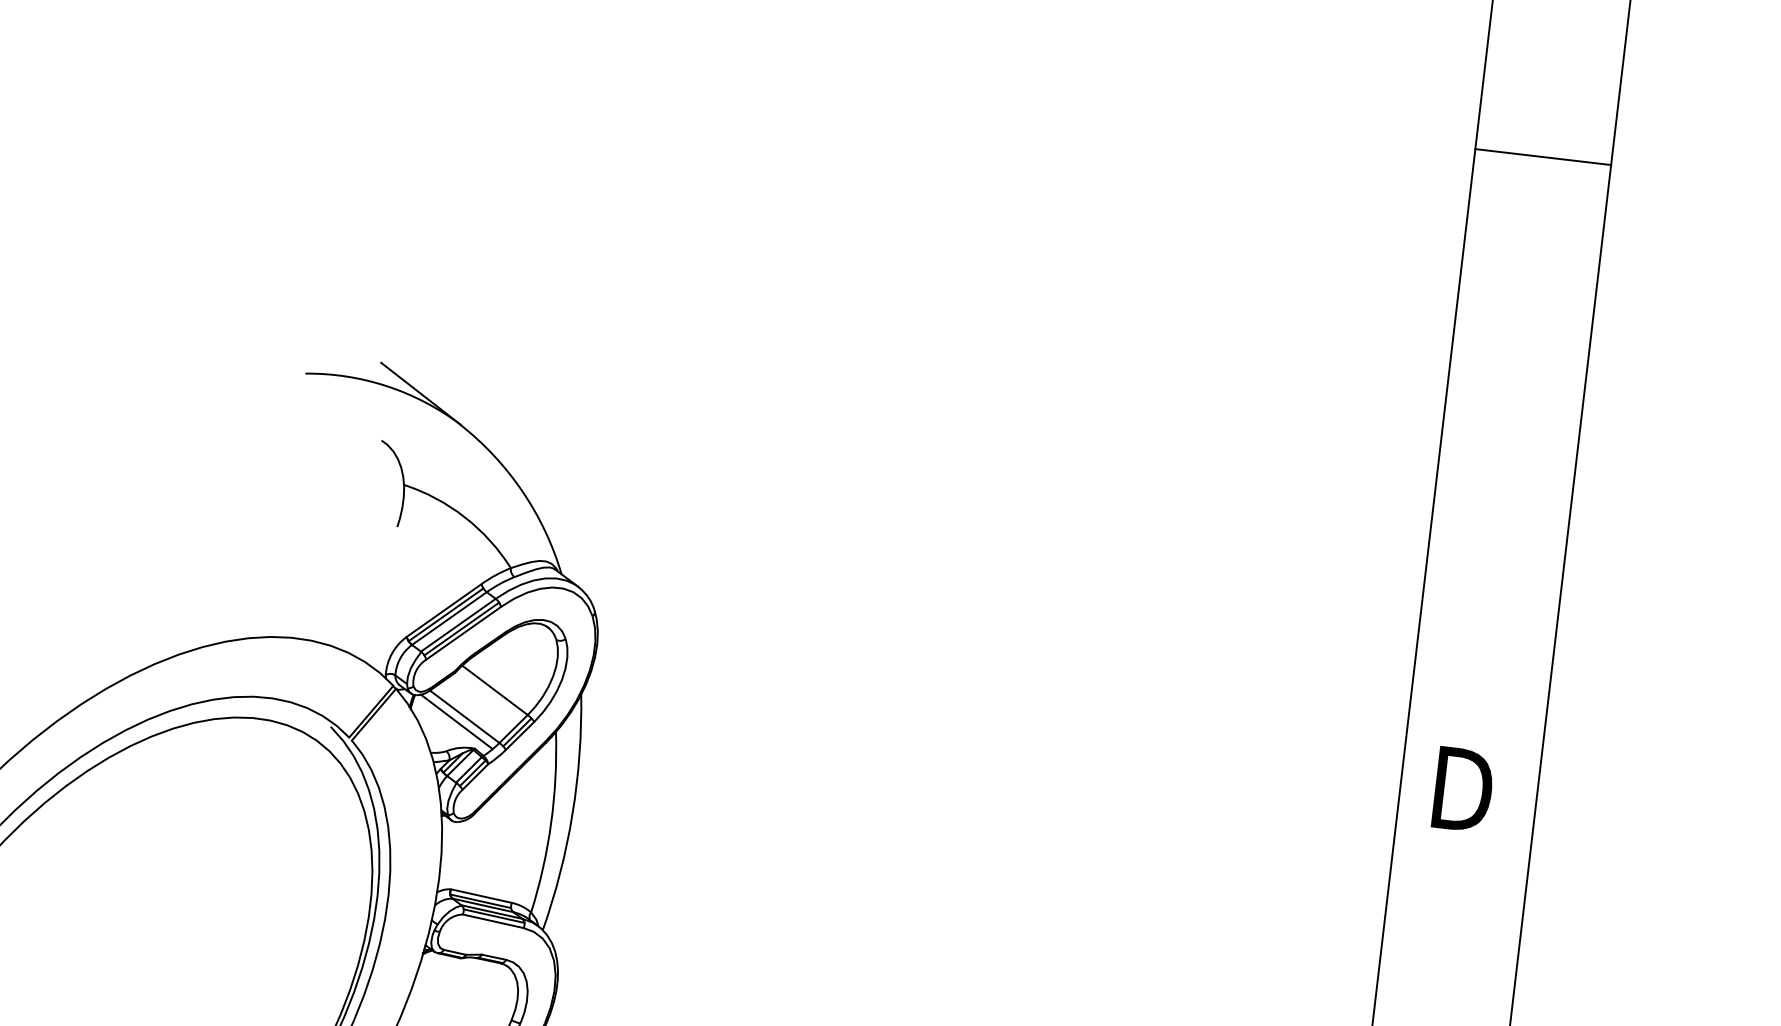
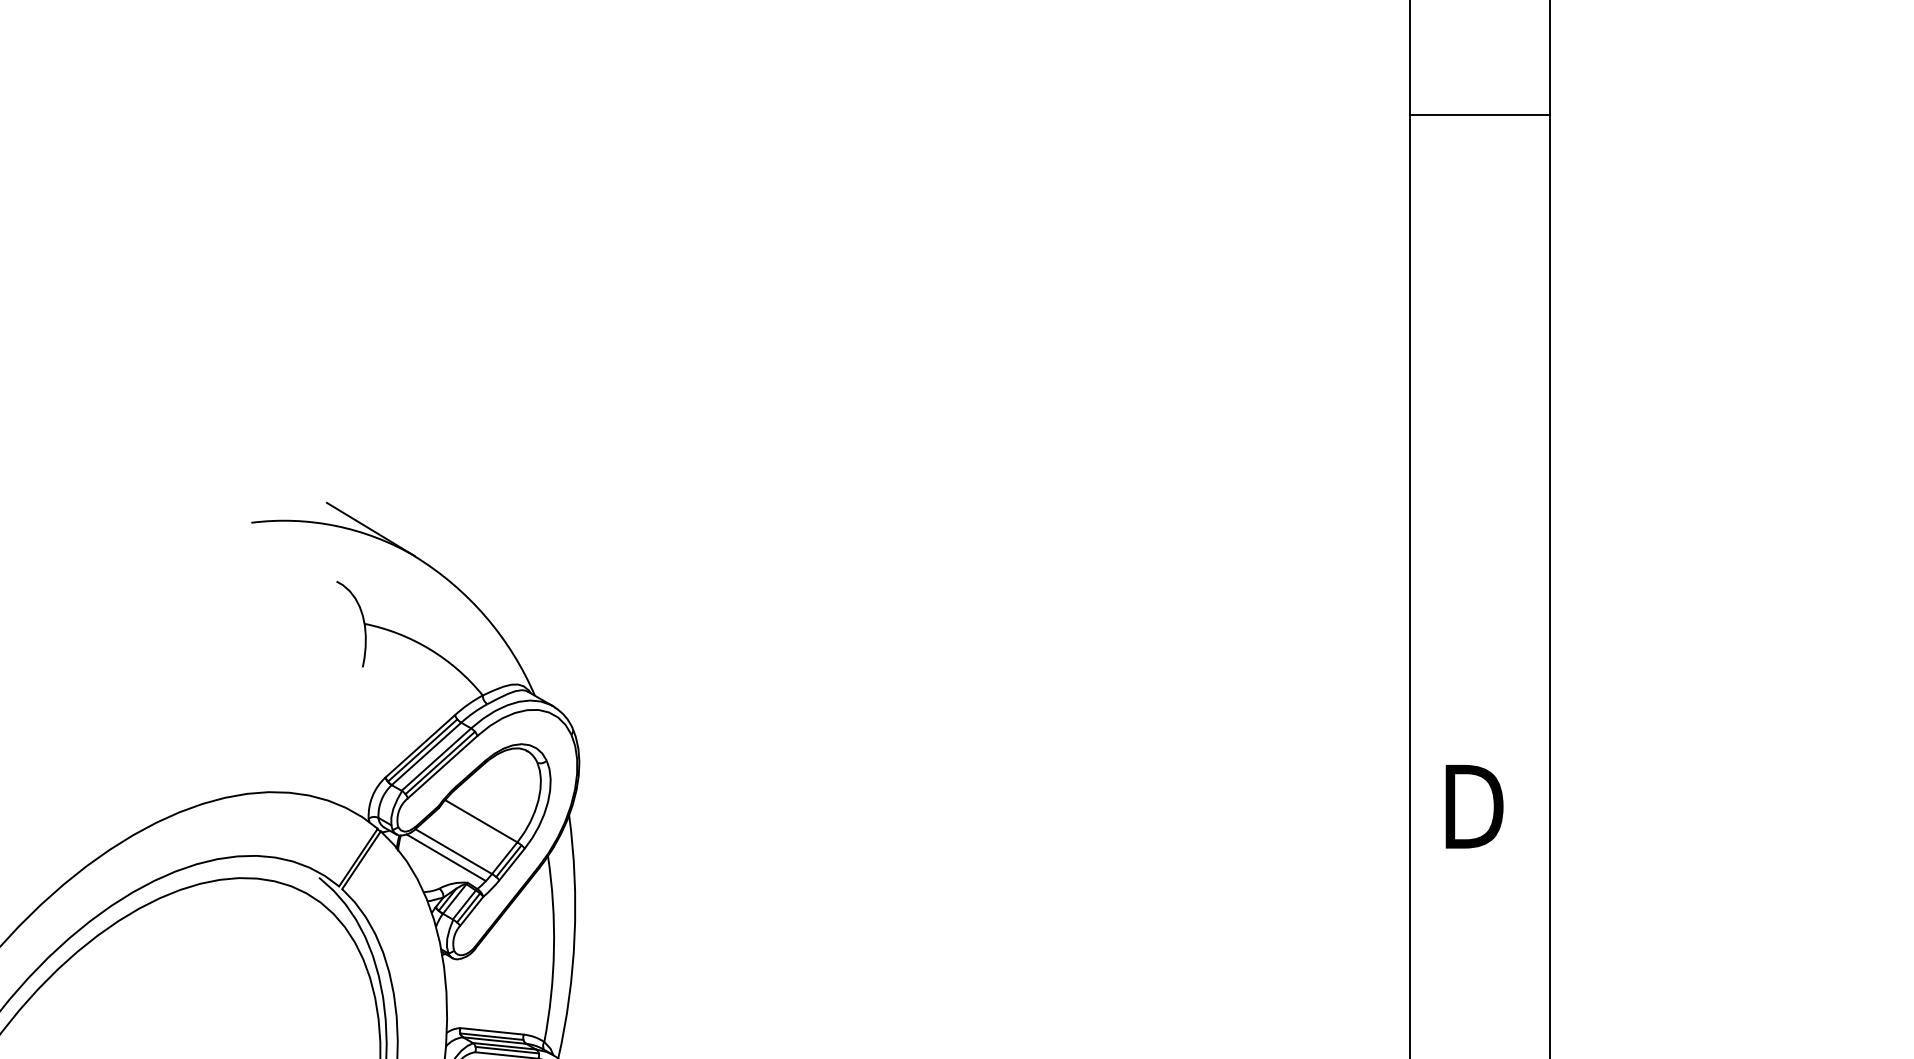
line: (1542, 156) -> (1479, 114), moved

